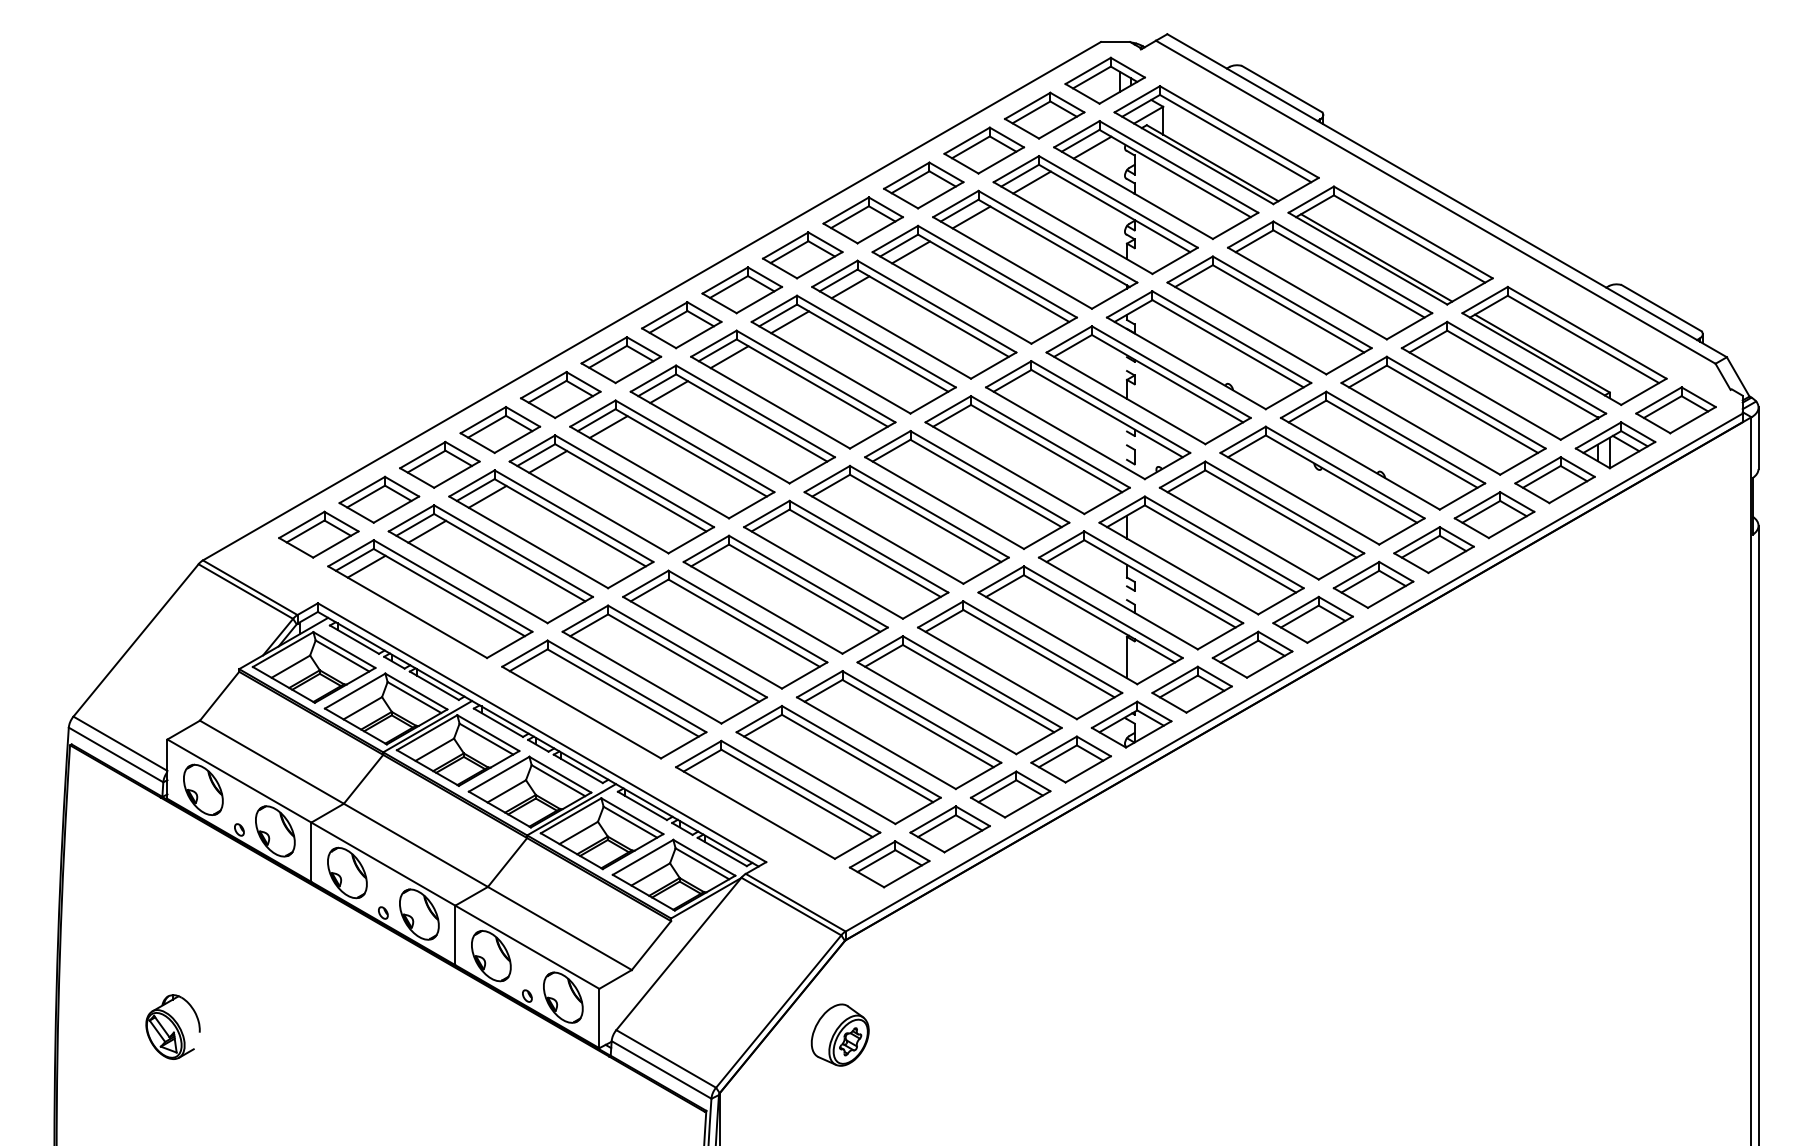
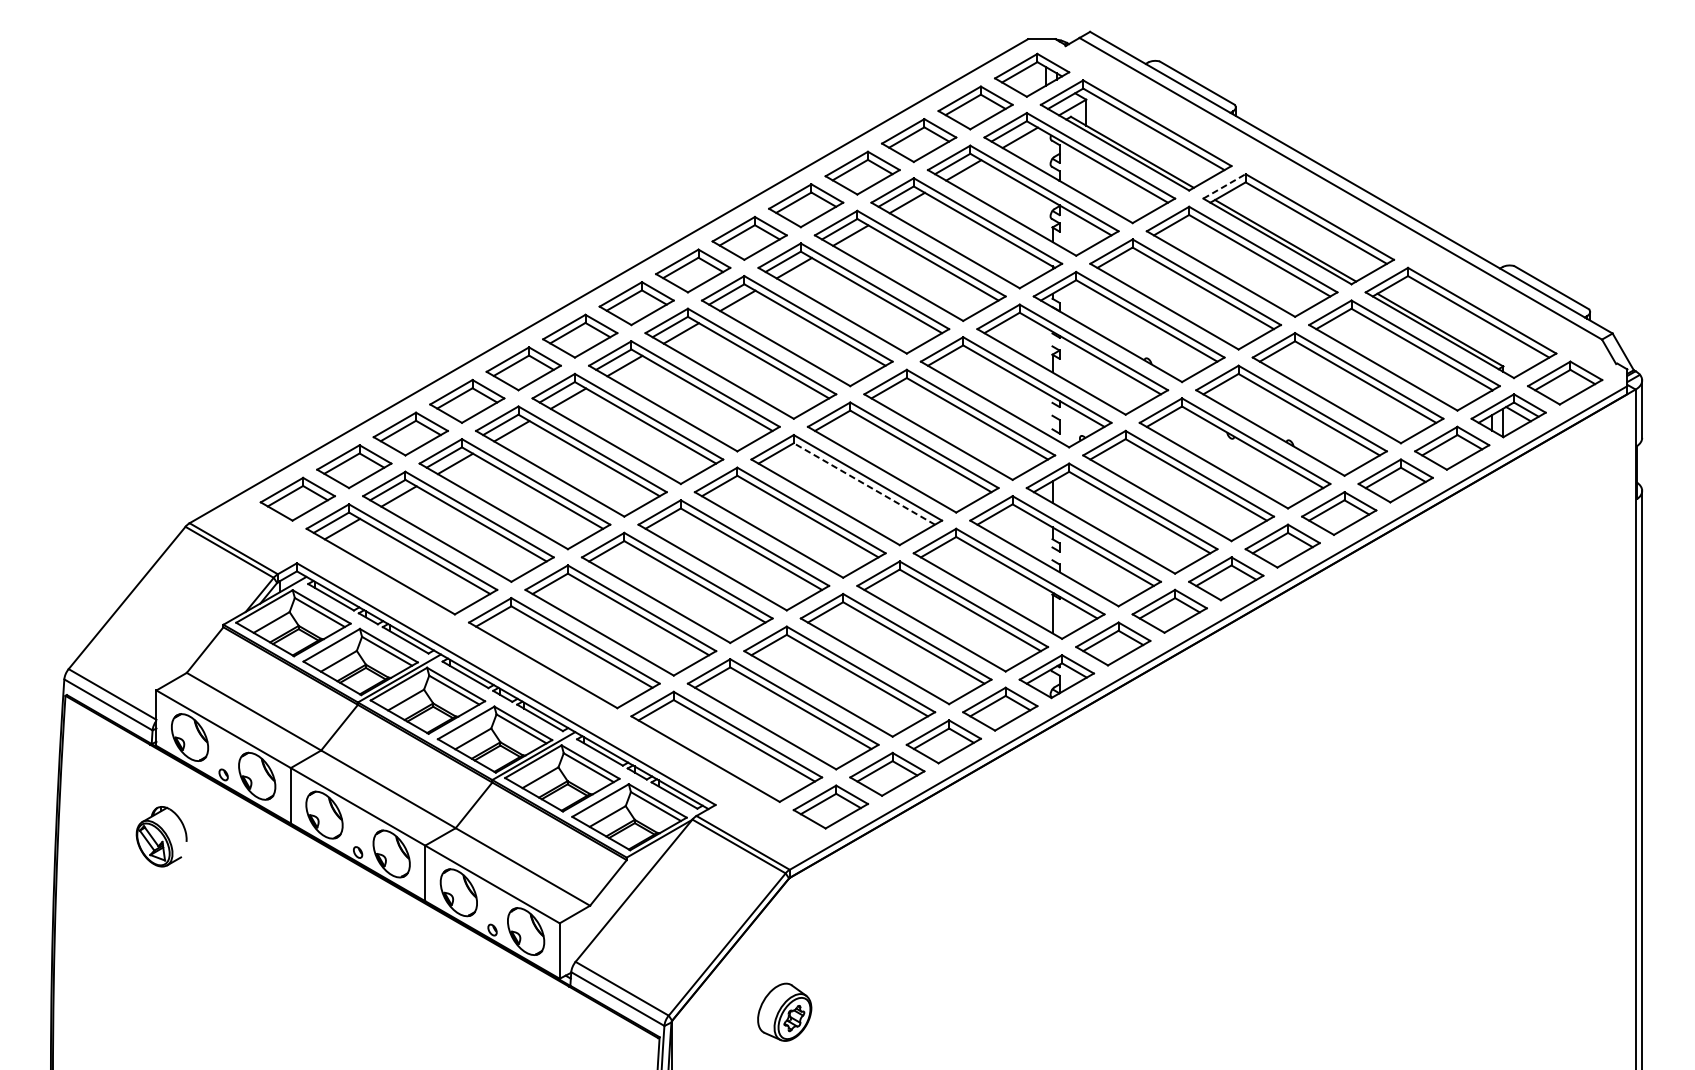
line: (1311, 199) -> (1224, 186), solid -> dashed
line: (925, 518) -> (864, 484), solid -> dashed
part: (172, 1026) -> (161, 836), moved
part: (839, 1034) -> (784, 1011), moved

